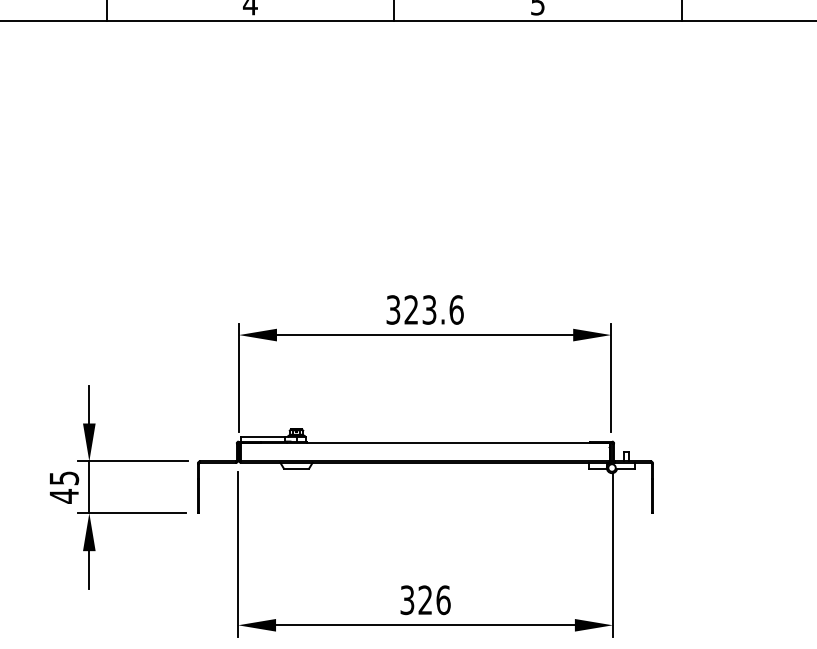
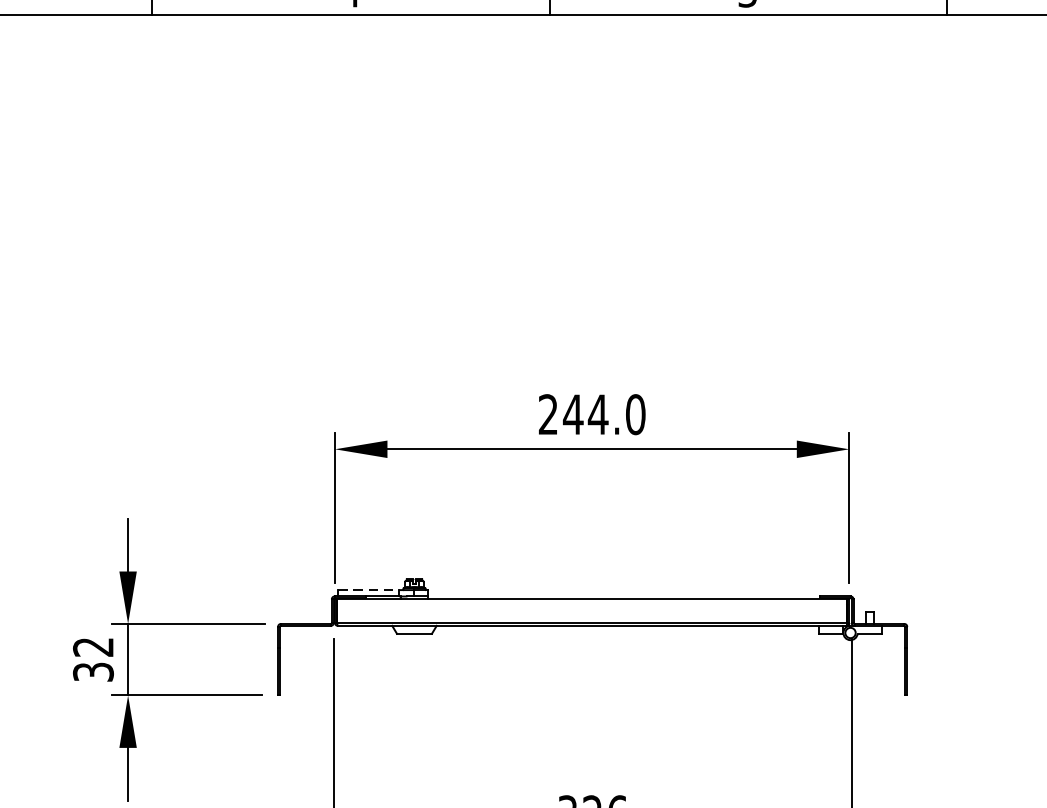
text: (424, 309) -> (591, 413), 323.6 -> 244.0
line: (263, 436) -> (368, 589), solid -> dashed
text: (64, 487) -> (93, 659), 45 -> 32

